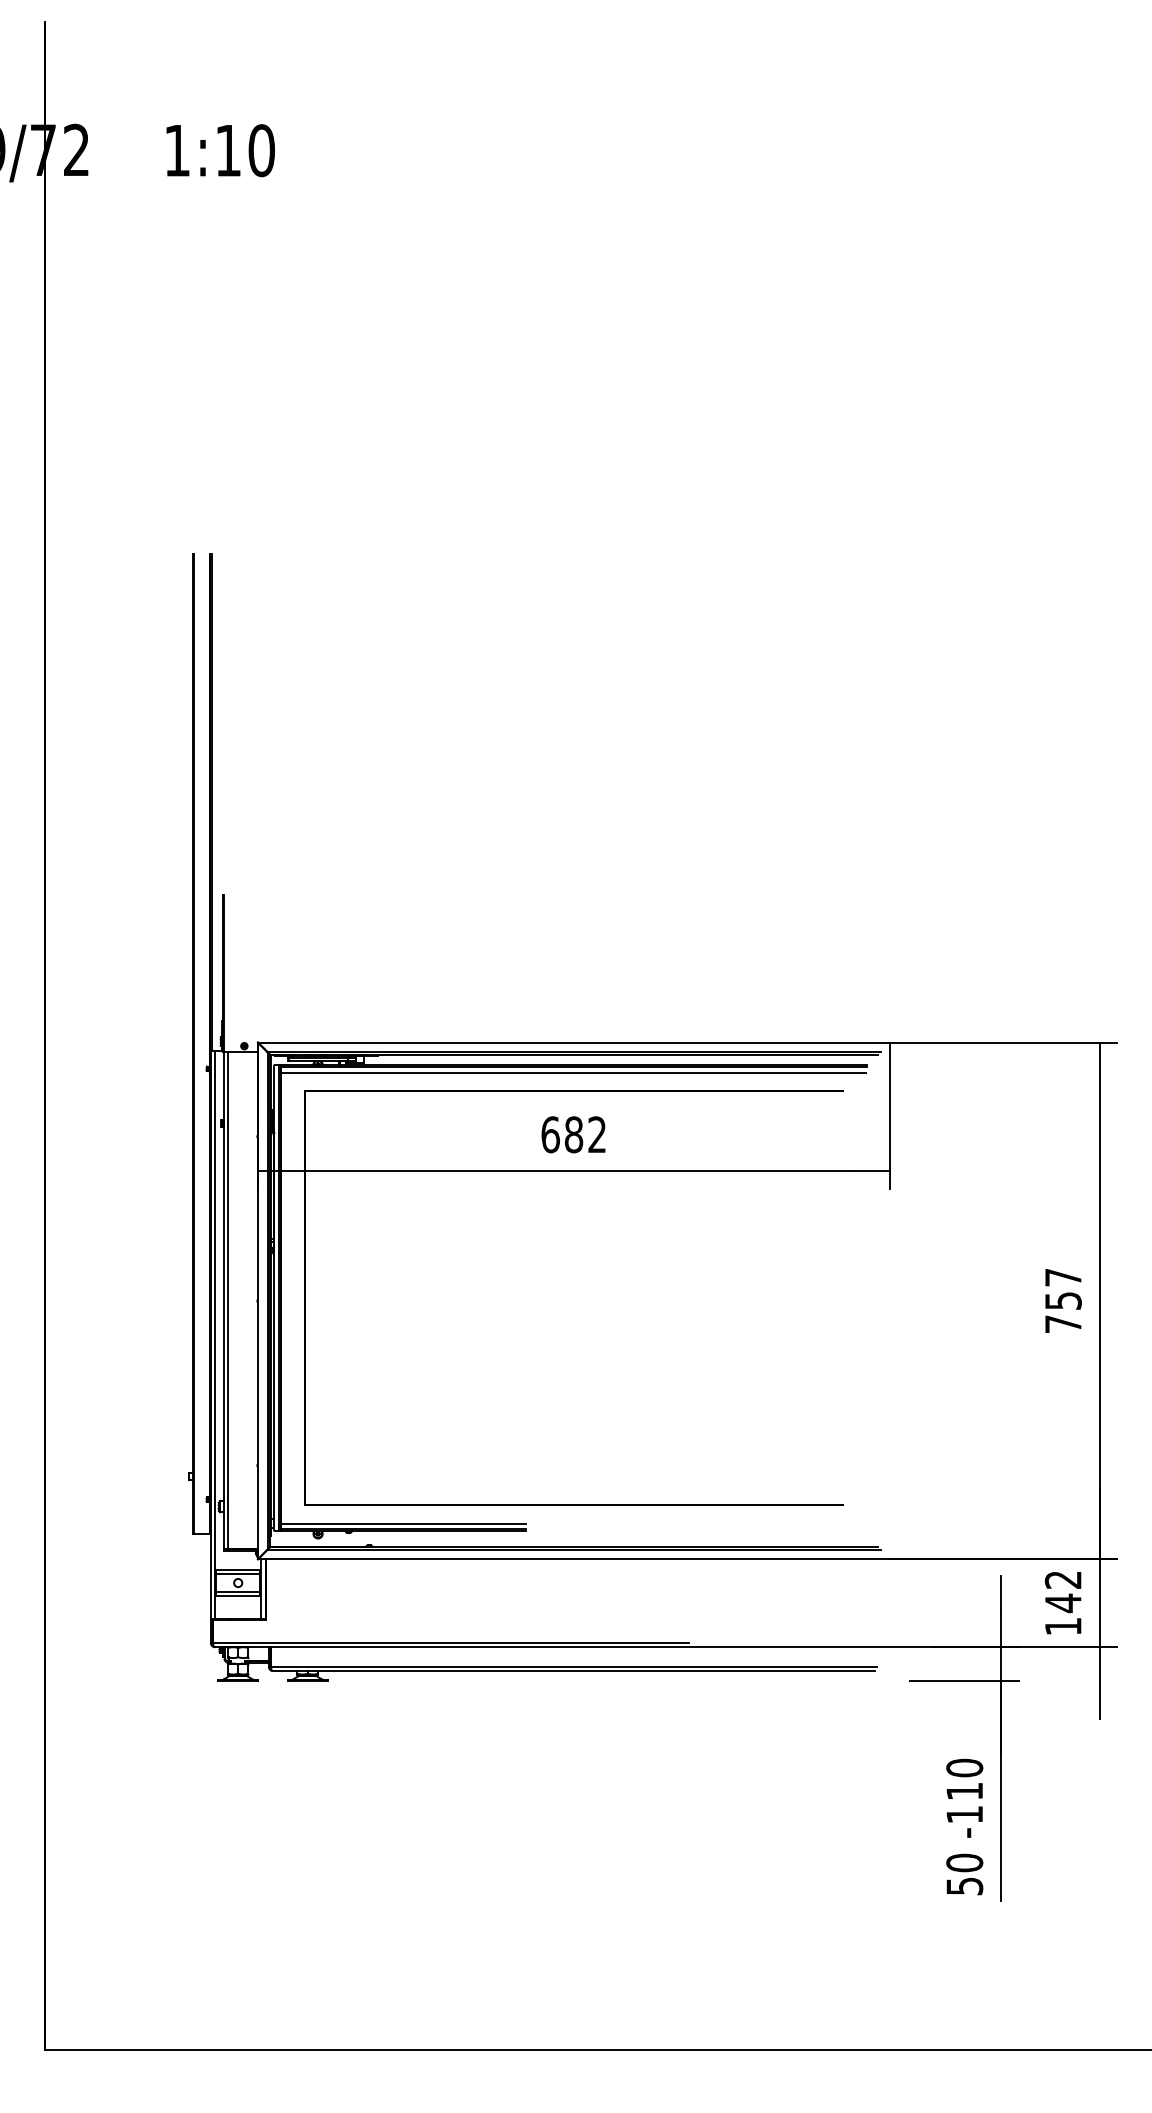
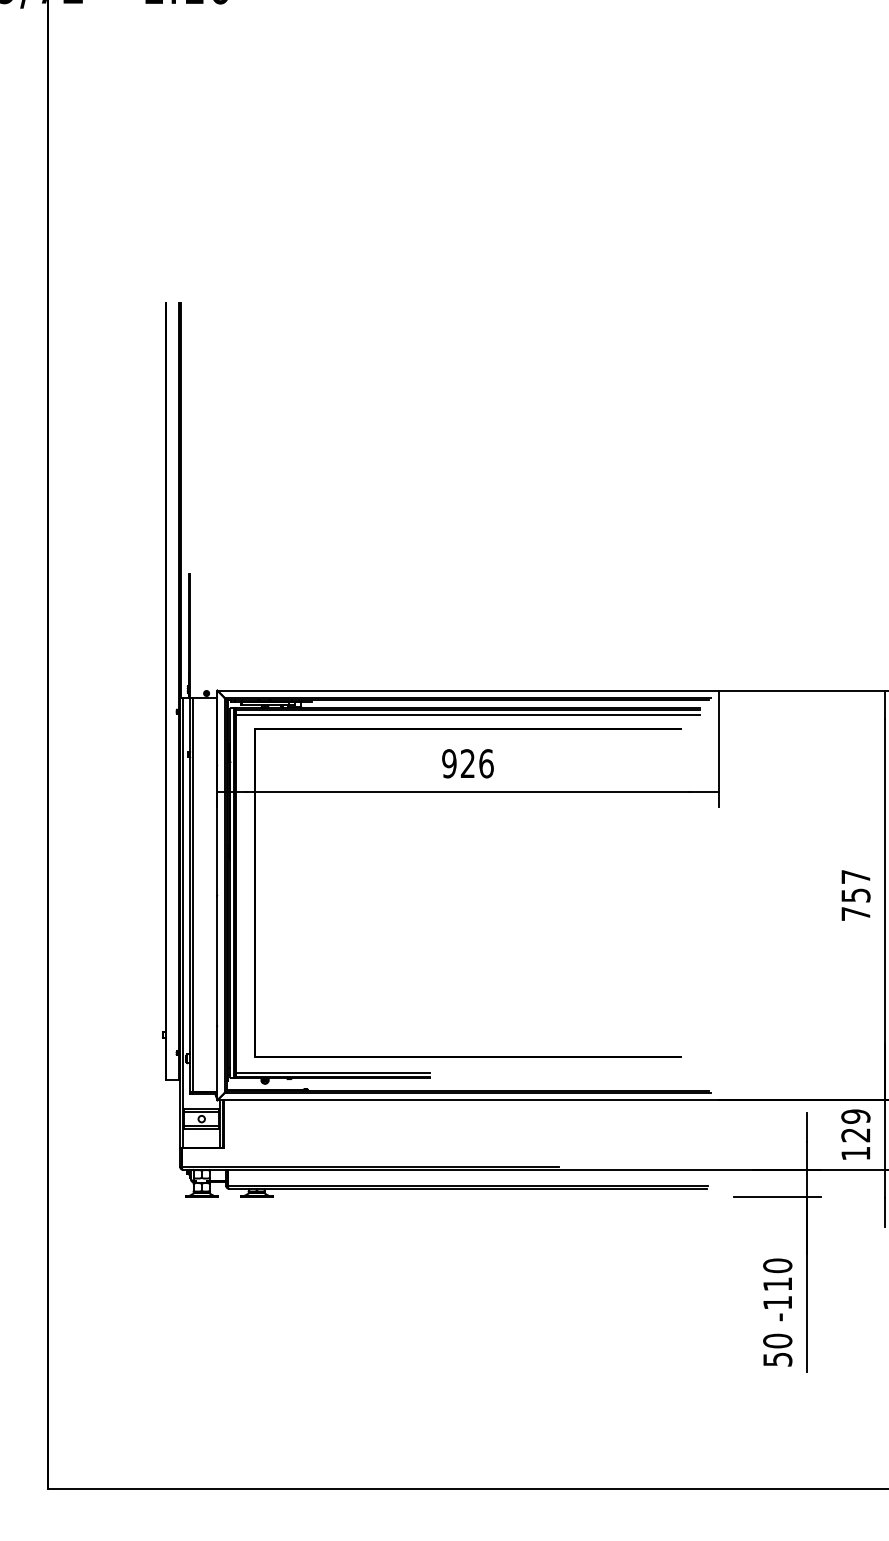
text: (573, 1134) -> (467, 763), 682 -> 926
text: (1062, 1591) -> (855, 1125), 142 -> 129

